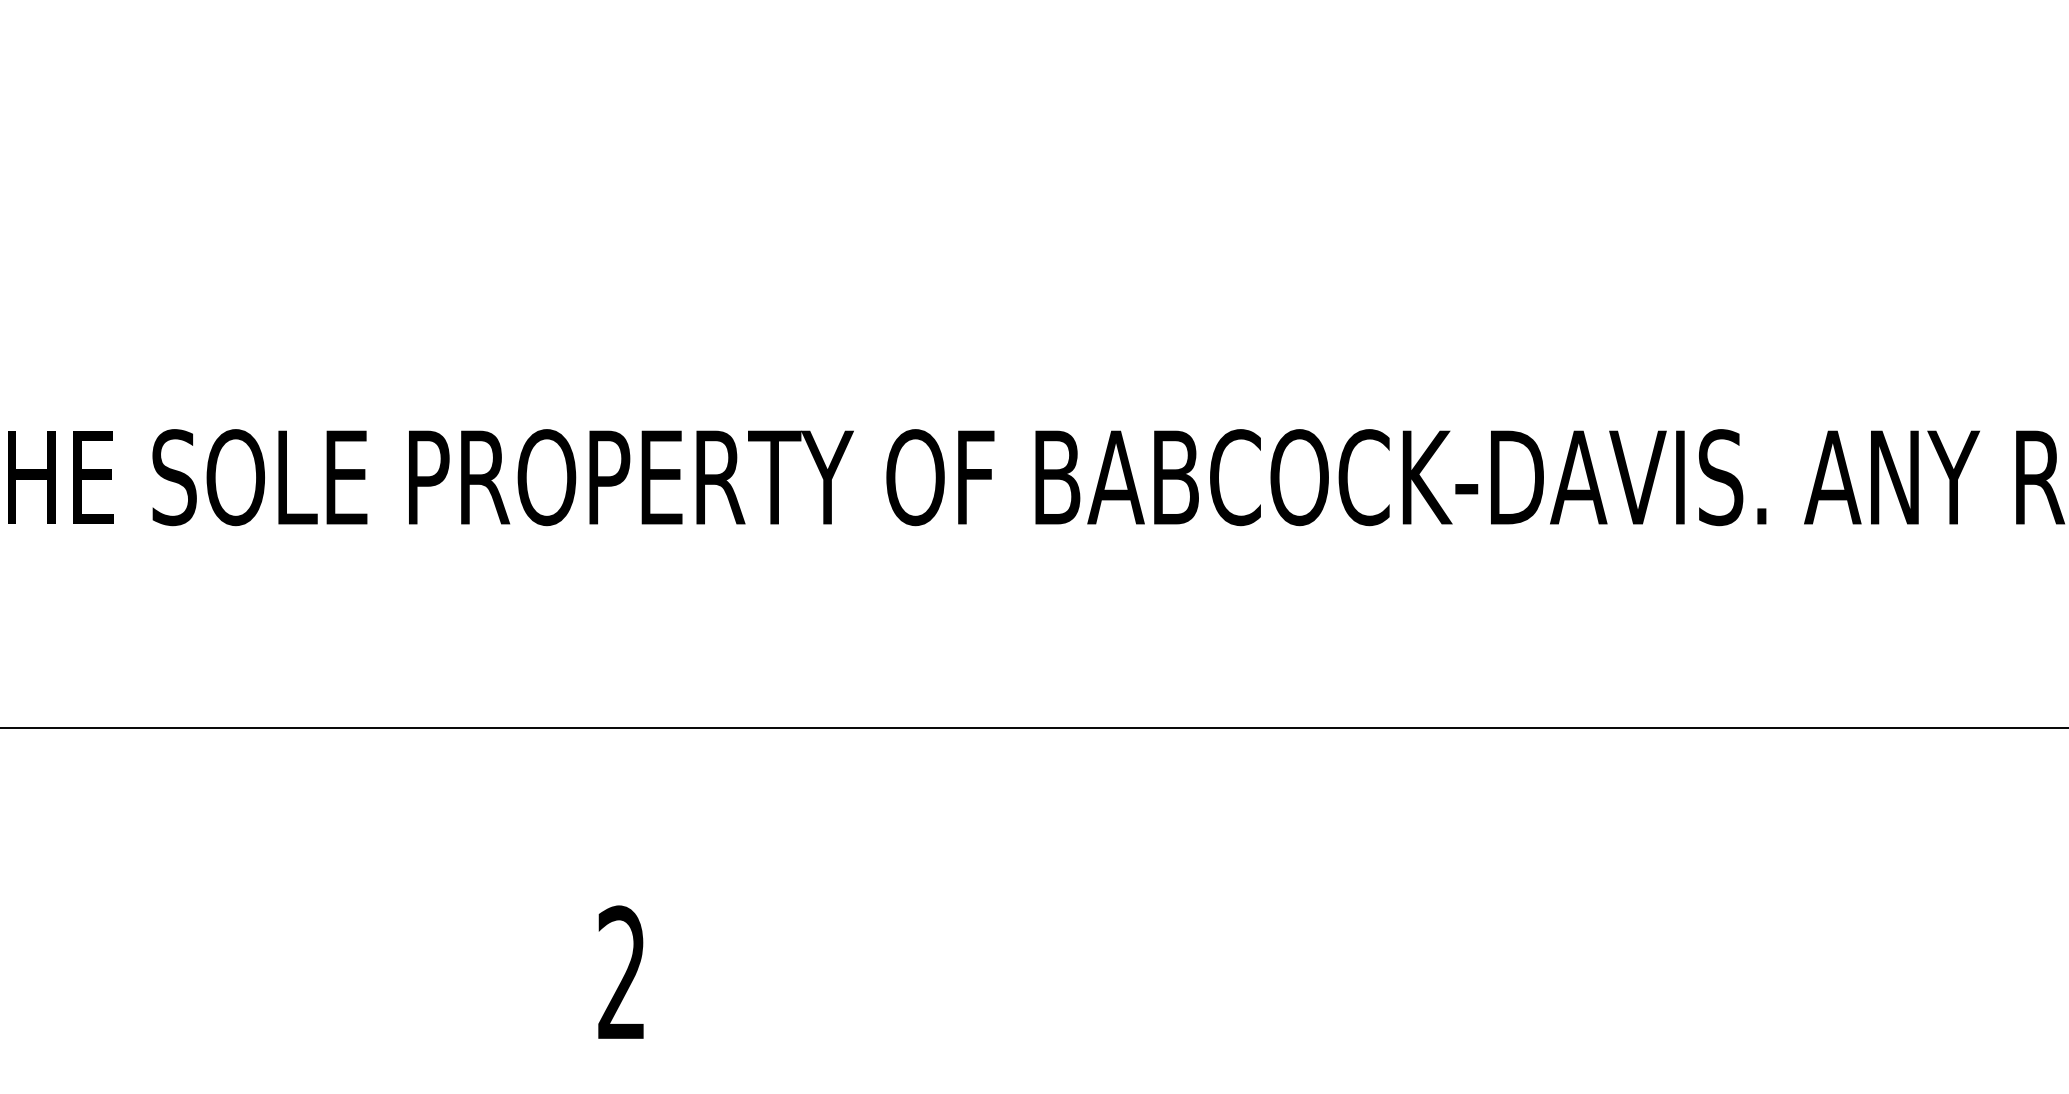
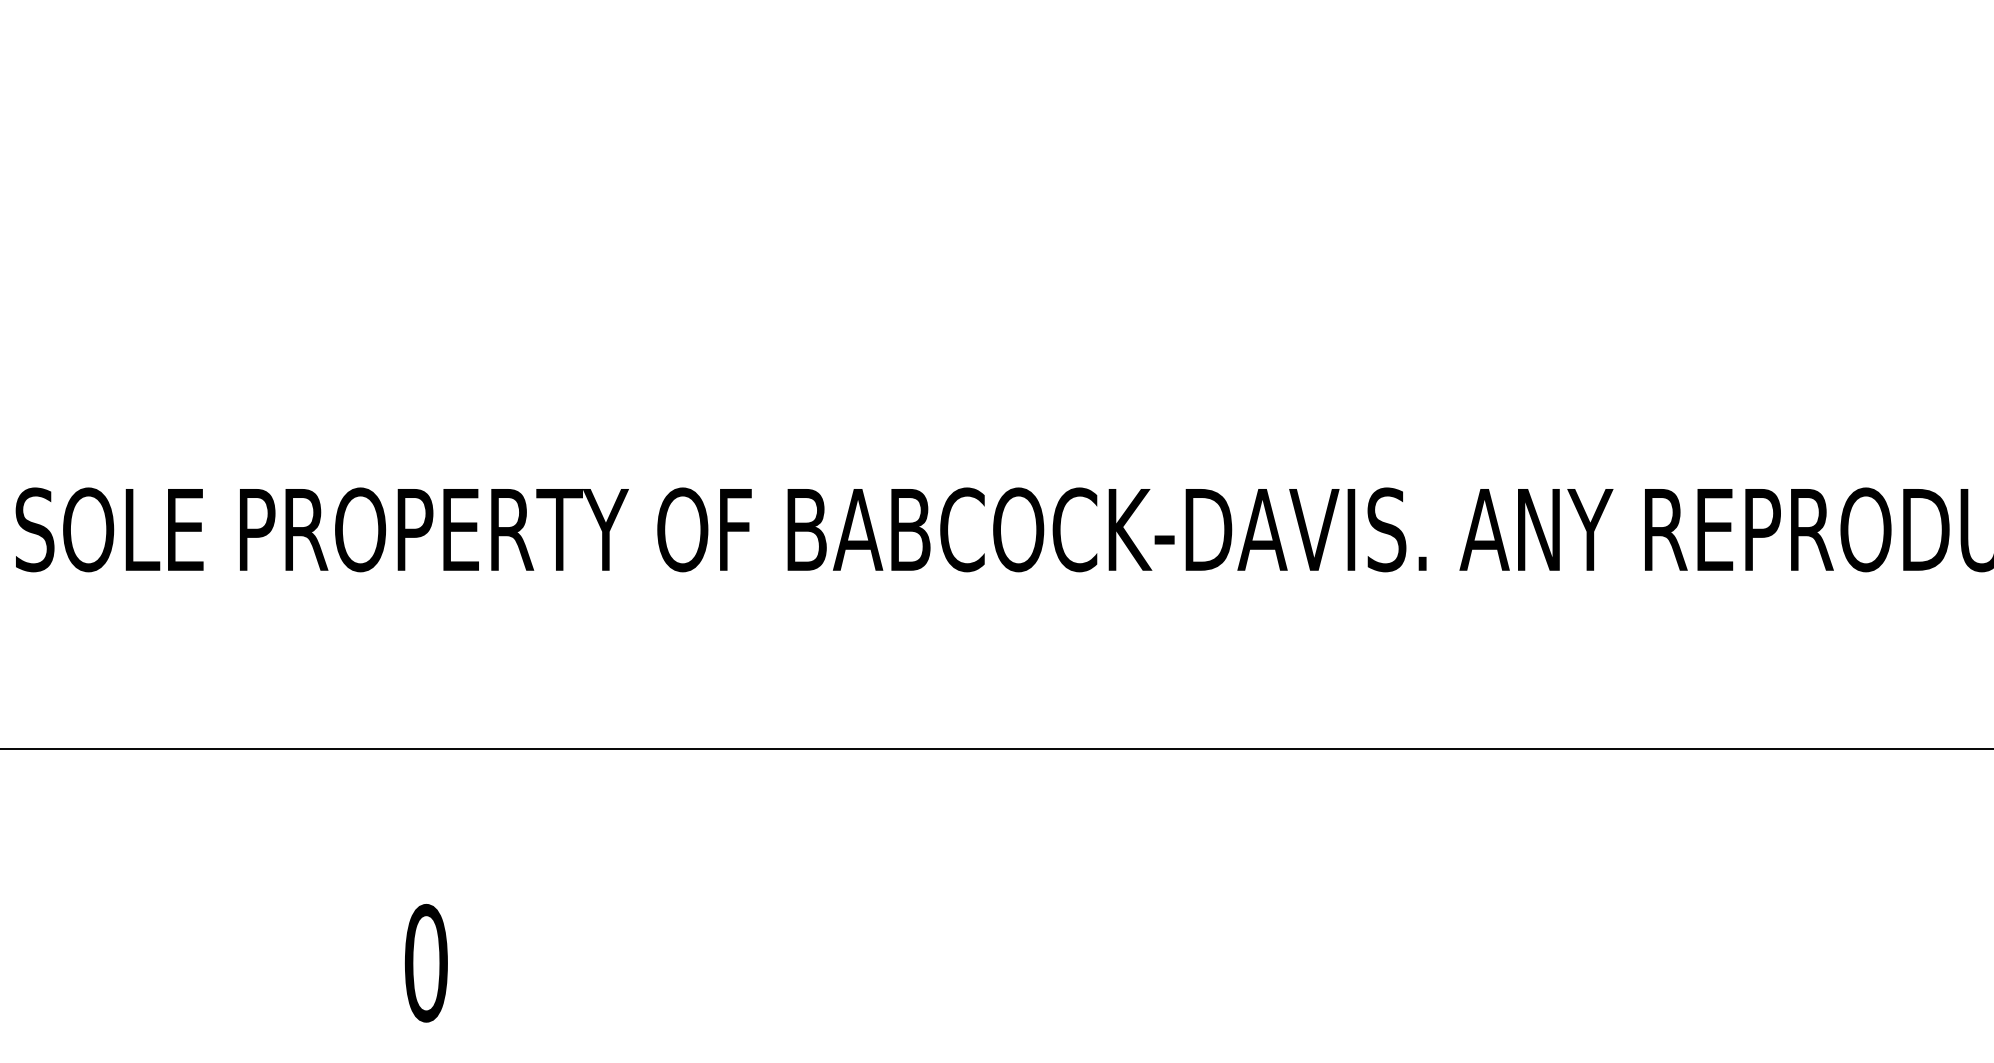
text: (621, 972) -> (425, 962), 2 -> 0

